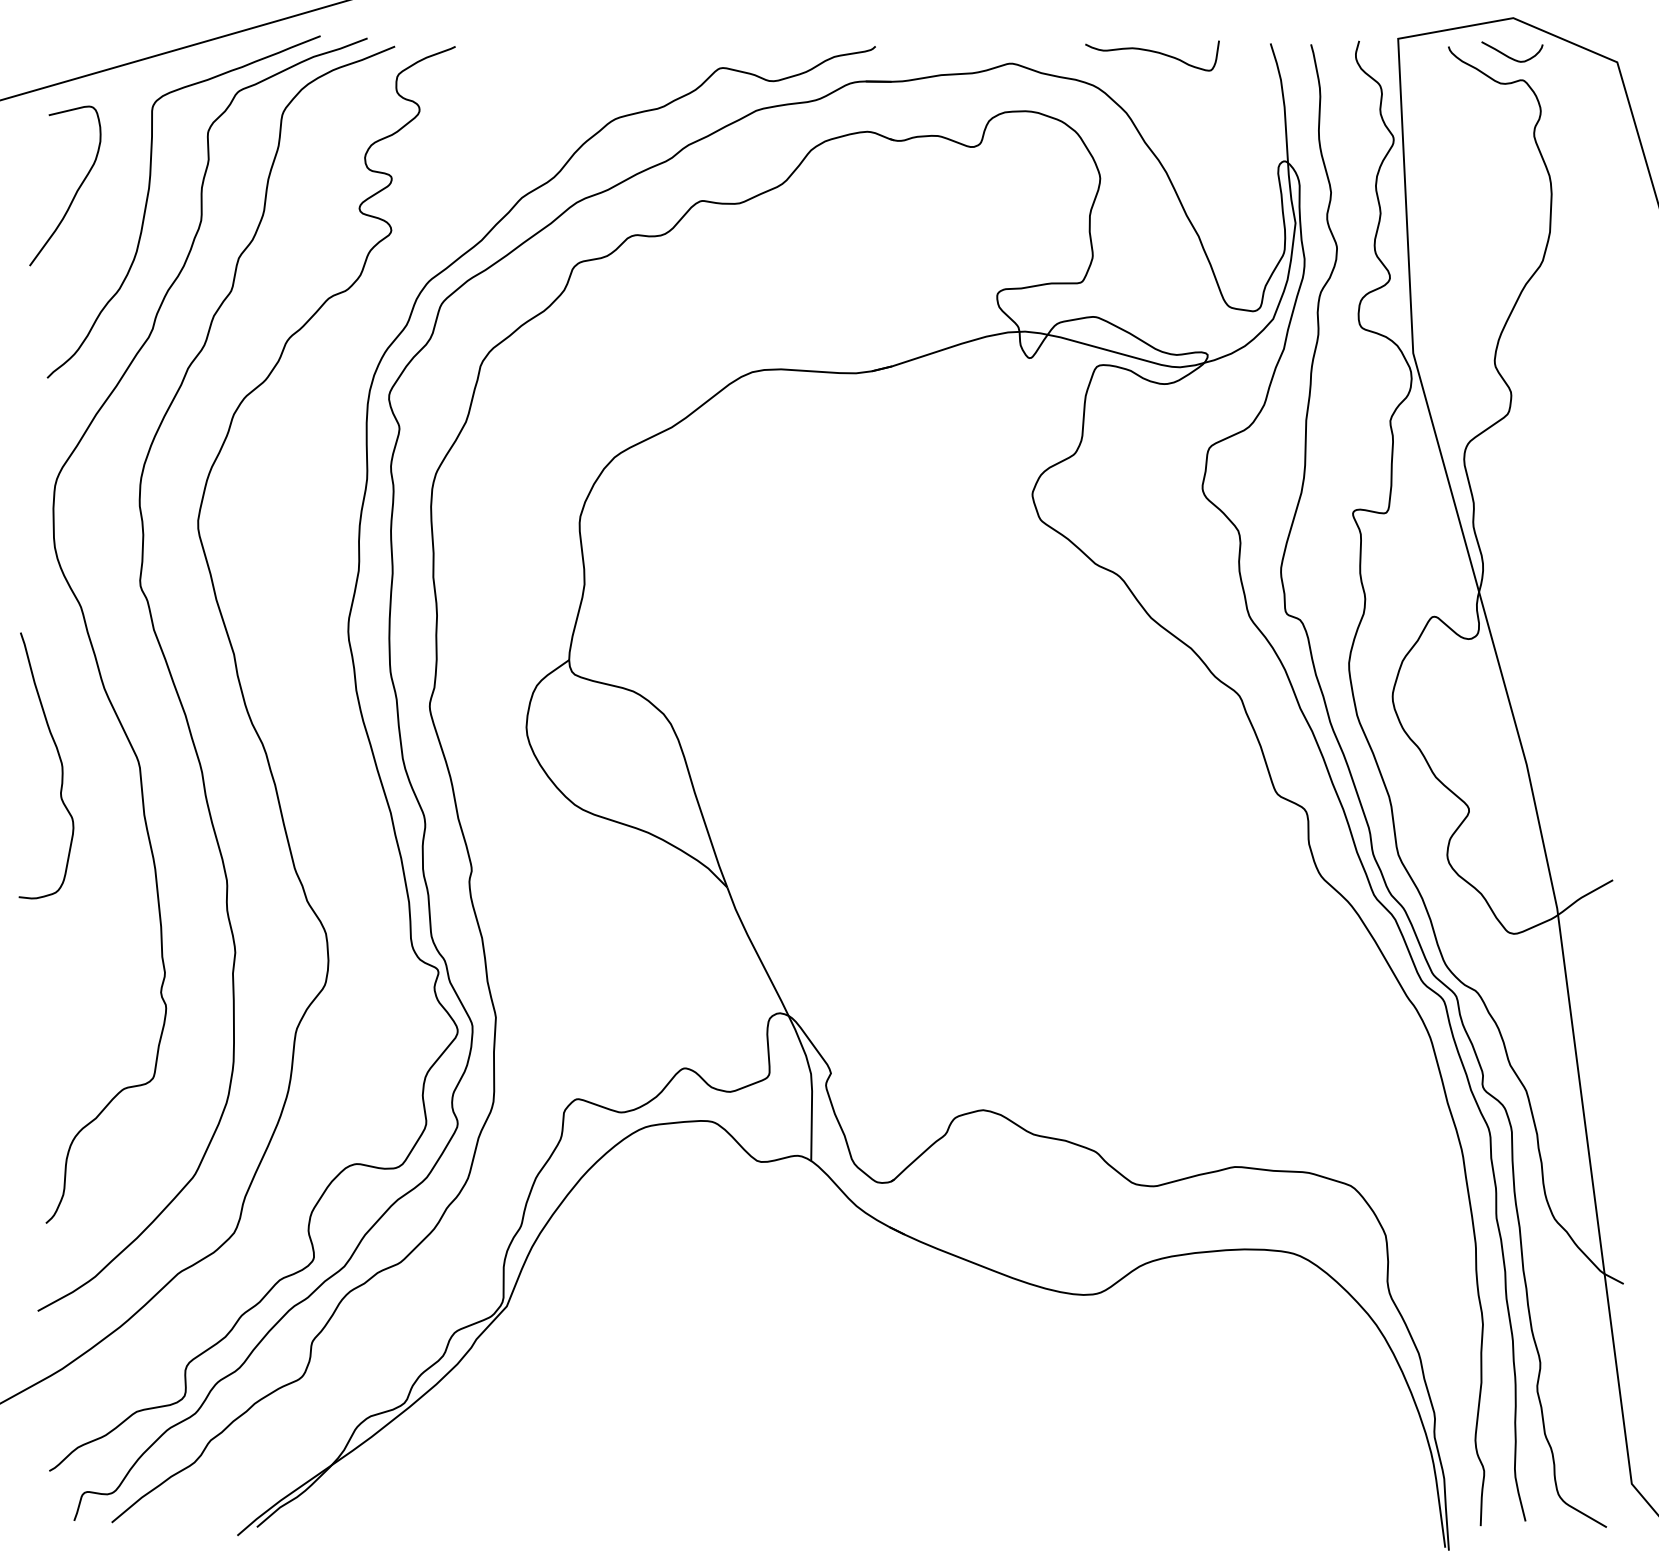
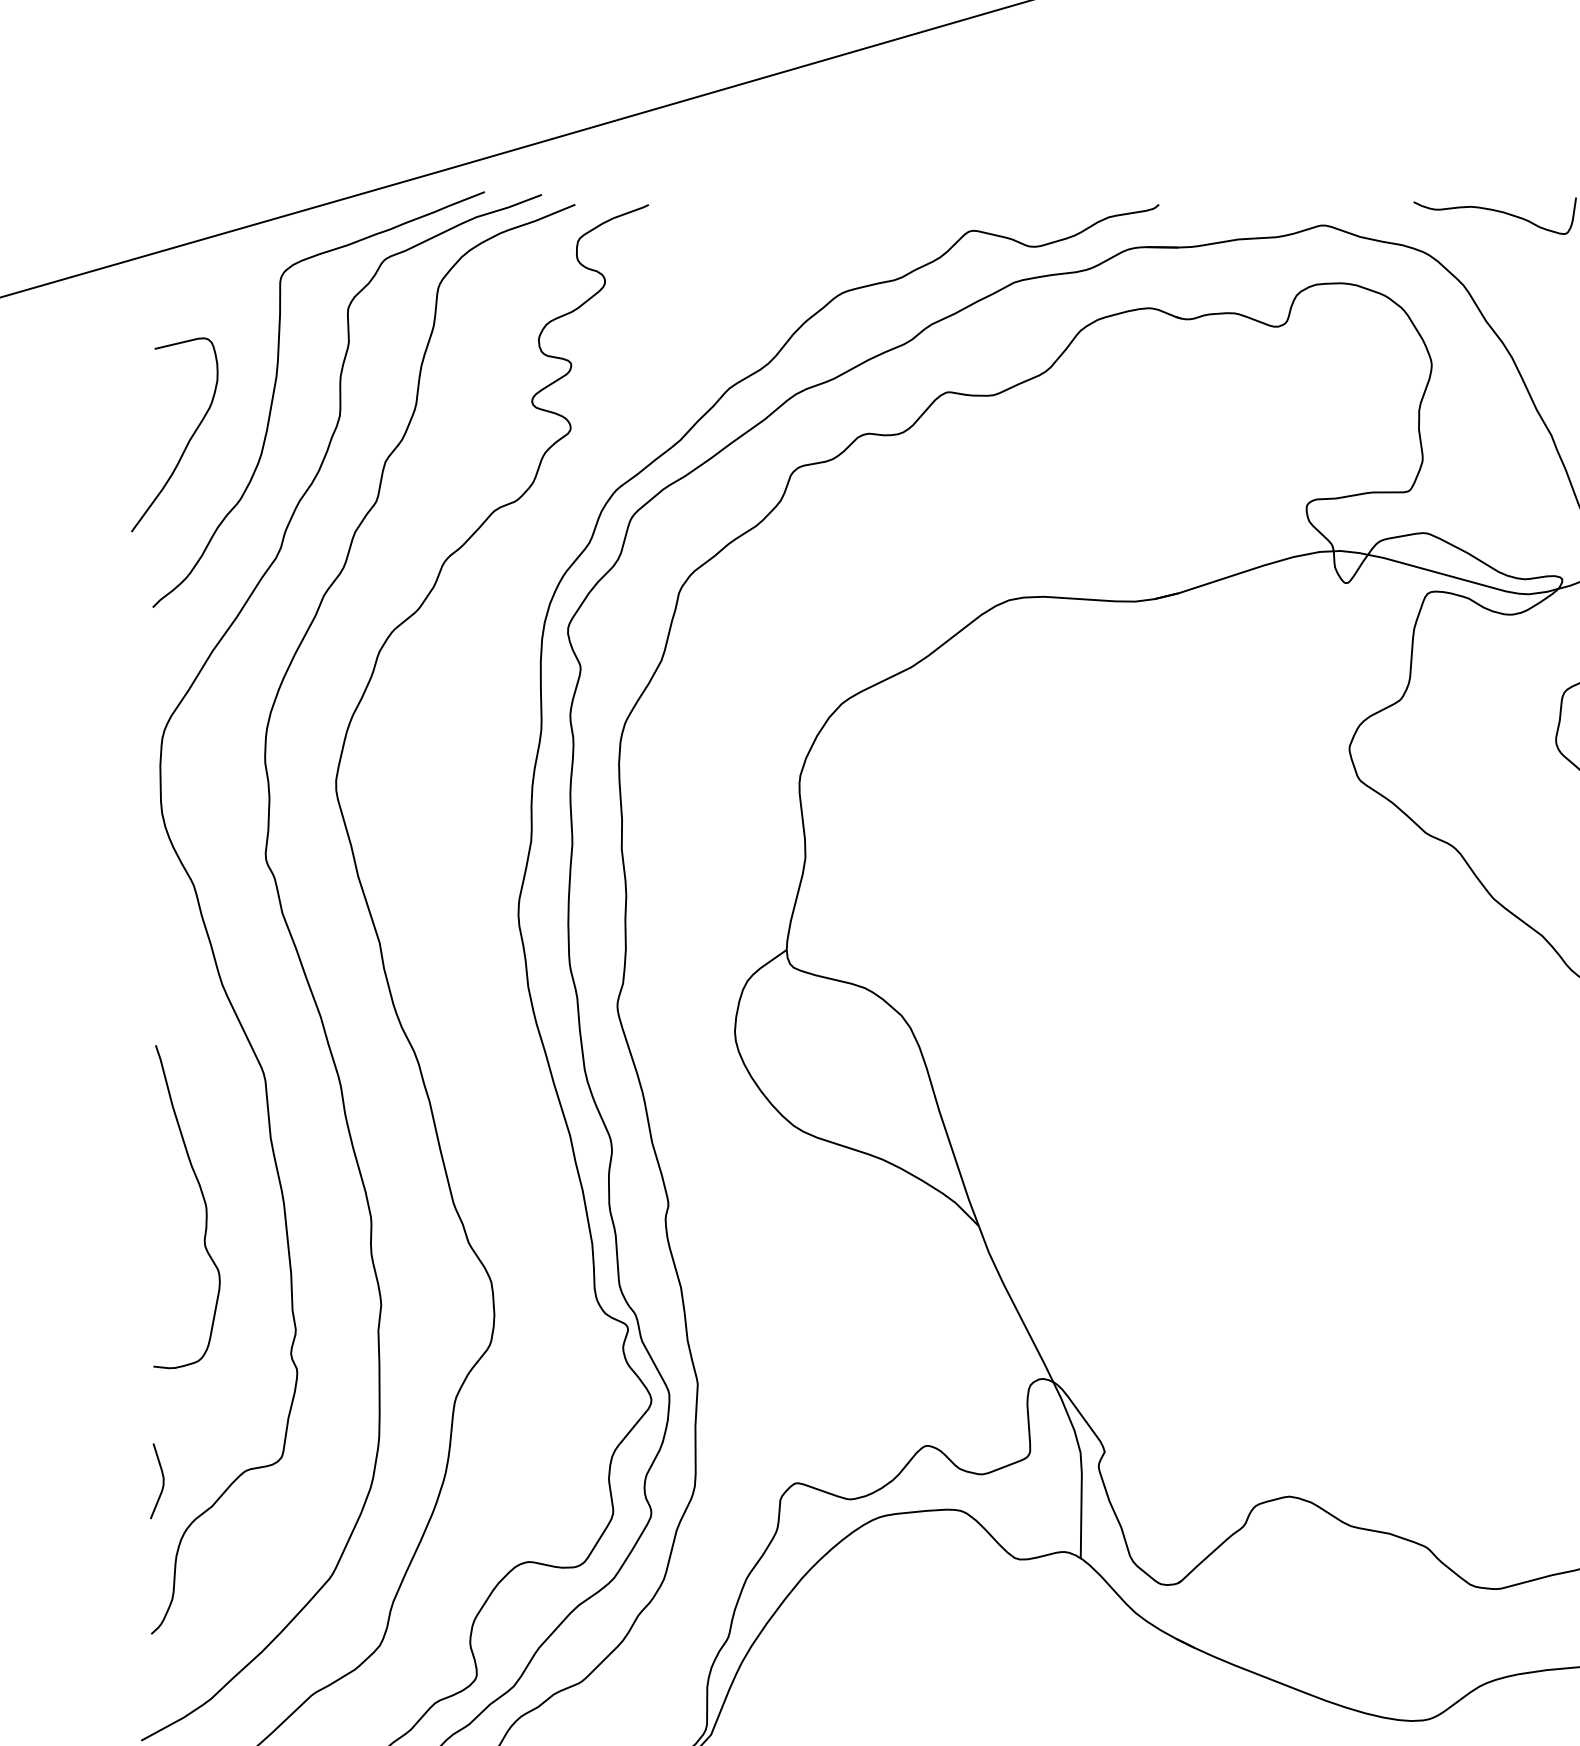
curve: (76, 190) -> (188, 440), moved
curve: (60, 763) -> (204, 1204), moved
curve: (55, 1097) -> (162, 1481), added

